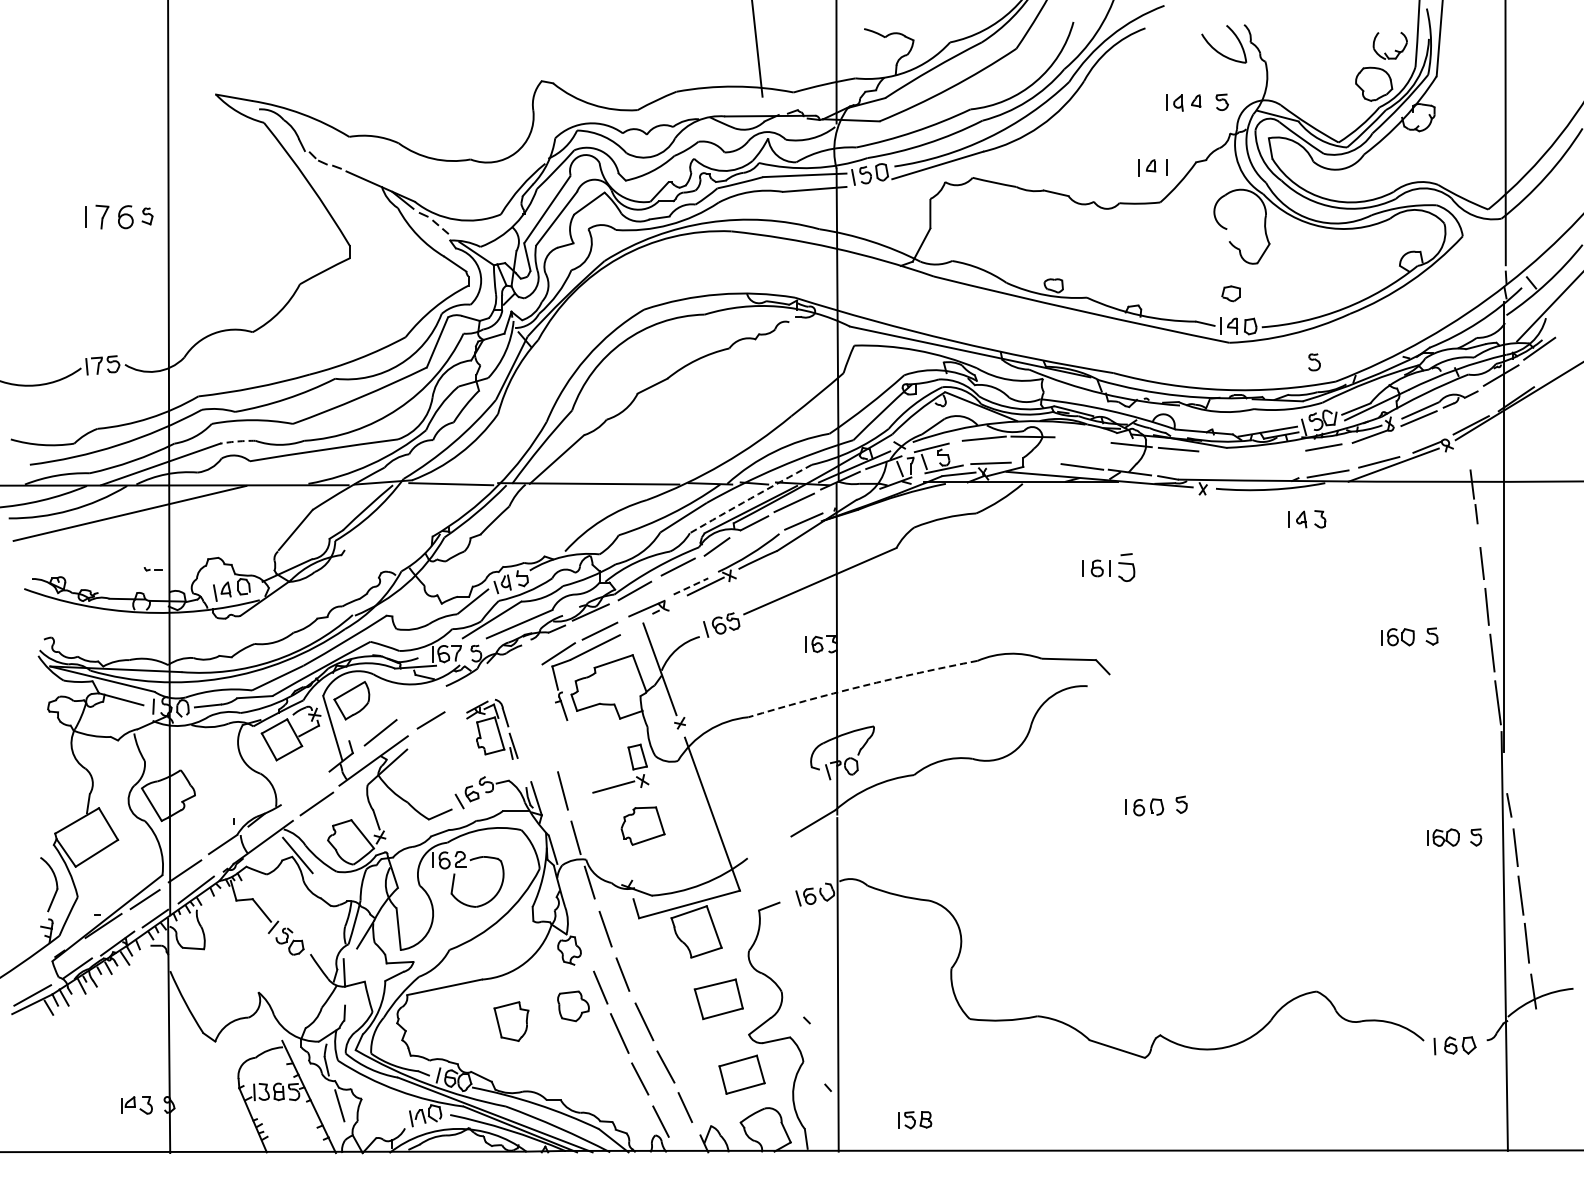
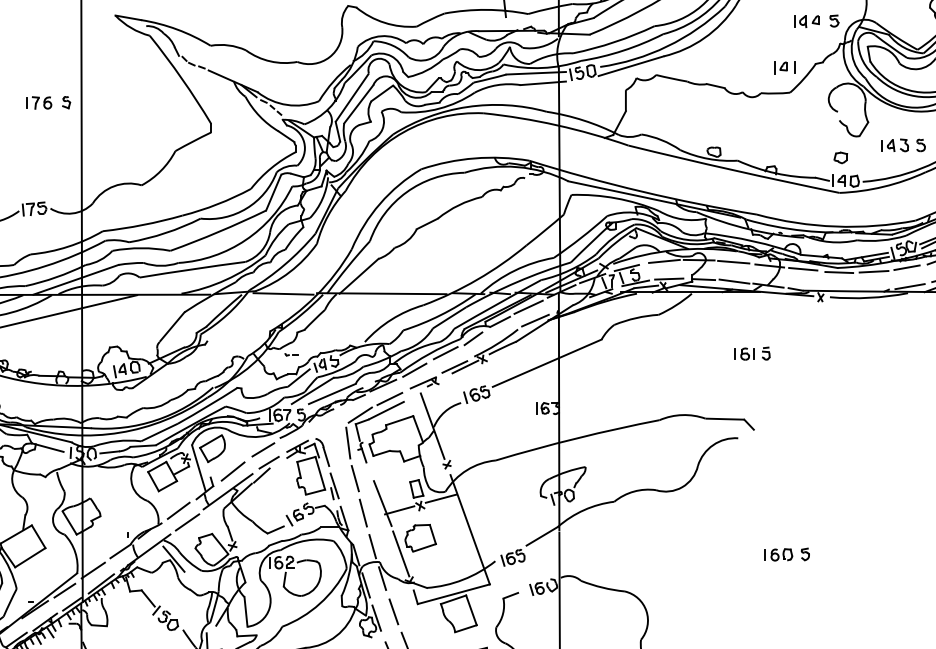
part: (109, 216) -> (39, 102), size x0.71
part: (1314, 362) -> (921, 145), moved
line: (1081, 439) -> (733, 262), added
arc: (237, 441) -> (130, 263), dashed -> solid
line: (1228, 453) -> (838, 272), added
line: (1277, 453) -> (873, 272), added
line: (1039, 463) -> (703, 279), added
arc: (750, 498) -> (497, 304), dashed -> solid
part: (1307, 519) -> (895, 145), moved
part: (1126, 567) -> (766, 353), size x0.62
part: (152, 569) -> (290, 354), moved
line: (691, 586) -> (455, 367), dashed -> solid
arc: (862, 686) -> (577, 438), dashed -> solid
line: (541, 692) -> (348, 442), added
line: (422, 702) -> (263, 449), added
part: (492, 729) -> (313, 469), size x1.43
line: (420, 738) -> (261, 475), added
line: (551, 742) -> (355, 478), added
line: (671, 770) -> (440, 498), added
line: (589, 777) -> (382, 503), added
line: (304, 787) -> (178, 510), added
part: (1181, 804) -> (805, 554), moved
part: (1144, 807) -> (778, 554), moved
line: (615, 847) -> (400, 553), added
part: (772, 853) -> (513, 557), added
line: (566, 892) -> (365, 585), added
line: (581, 937) -> (376, 617), added

